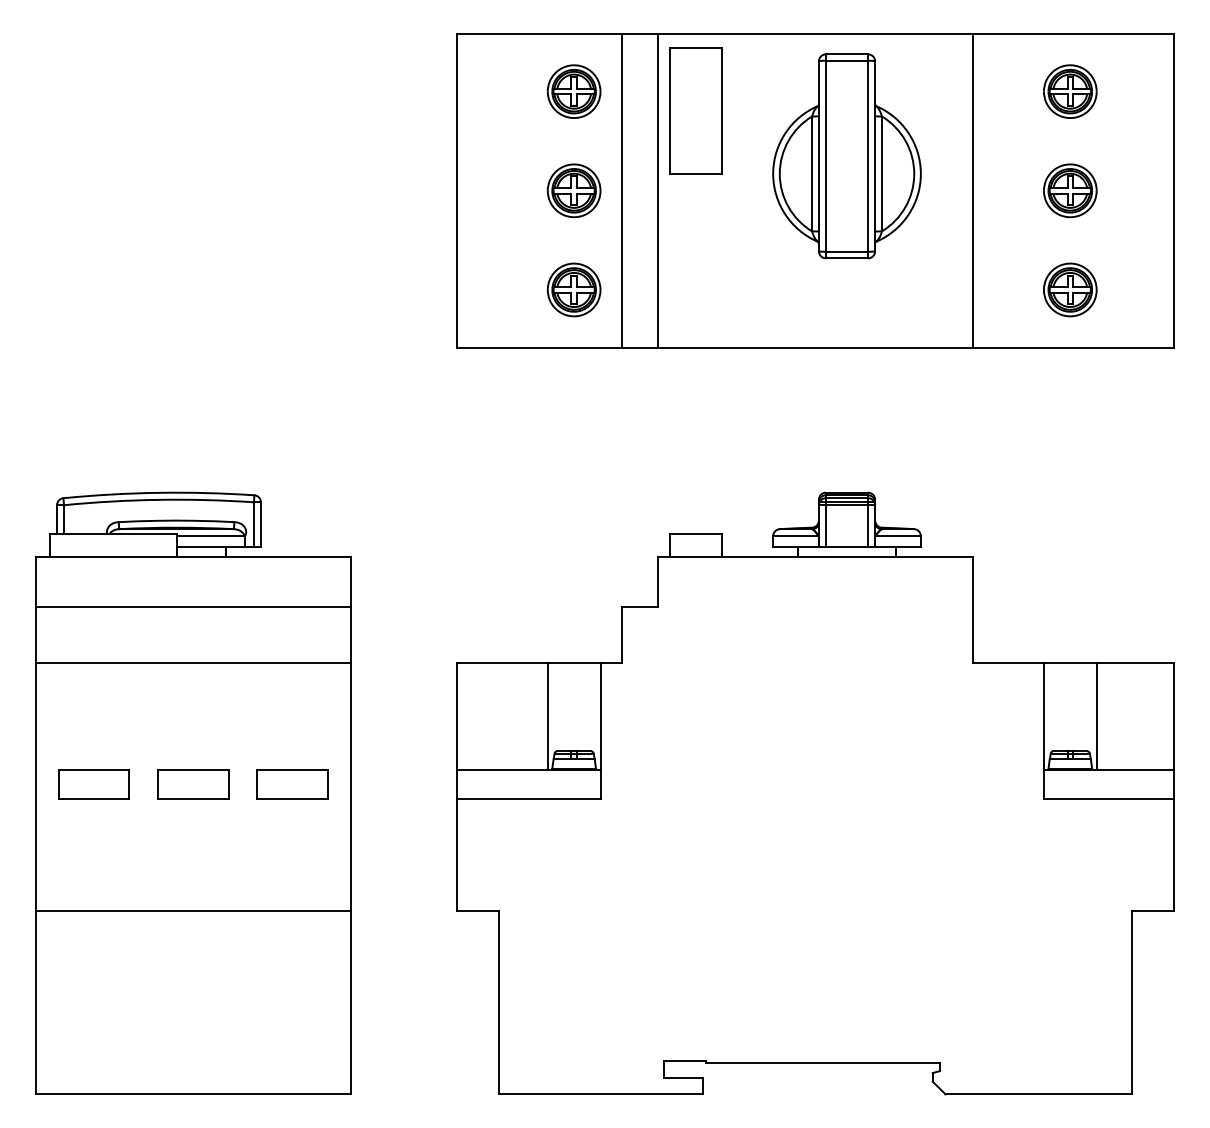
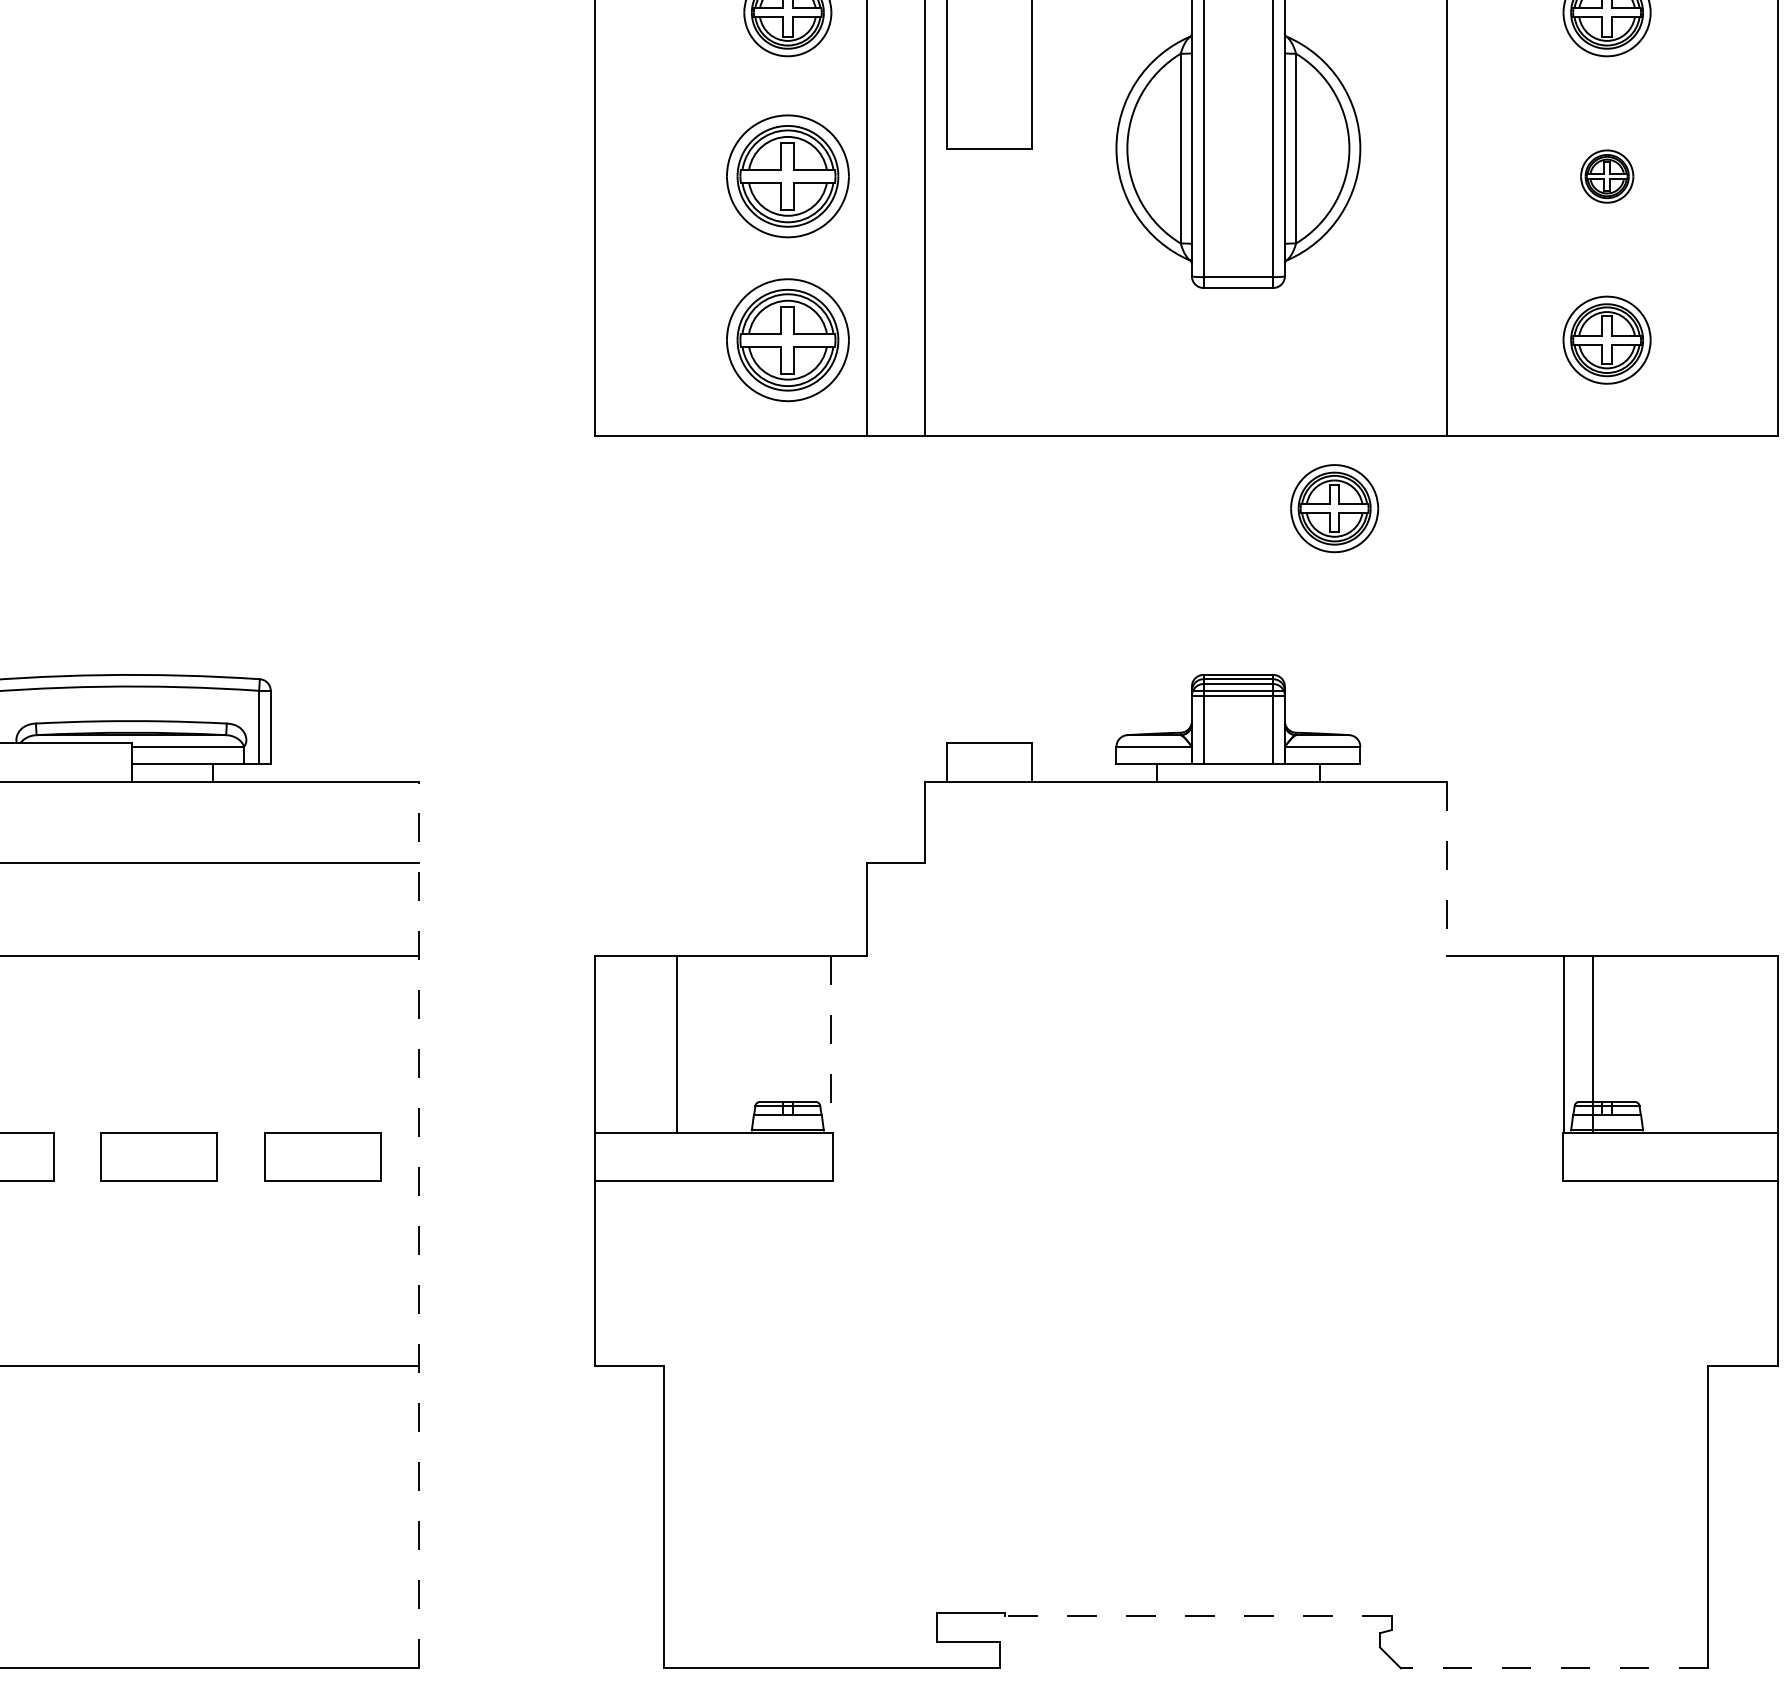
part: (573, 190) -> (786, 175), size x1.4
part: (1070, 190) -> (1607, 175), size x0.6
part: (573, 289) -> (786, 339), size x1.4
part: (905, 391) -> (1334, 507), added
line: (973, 610) -> (1447, 869), solid -> dashed
line: (547, 716) -> (676, 1044), moved
line: (600, 716) -> (831, 1044), solid -> dashed
line: (1096, 716) -> (1592, 1044), moved
line: (350, 825) -> (418, 1224), solid -> dashed
line: (822, 1062) -> (1197, 1615), solid -> dashed
line: (1037, 1094) -> (1552, 1668), solid -> dashed

